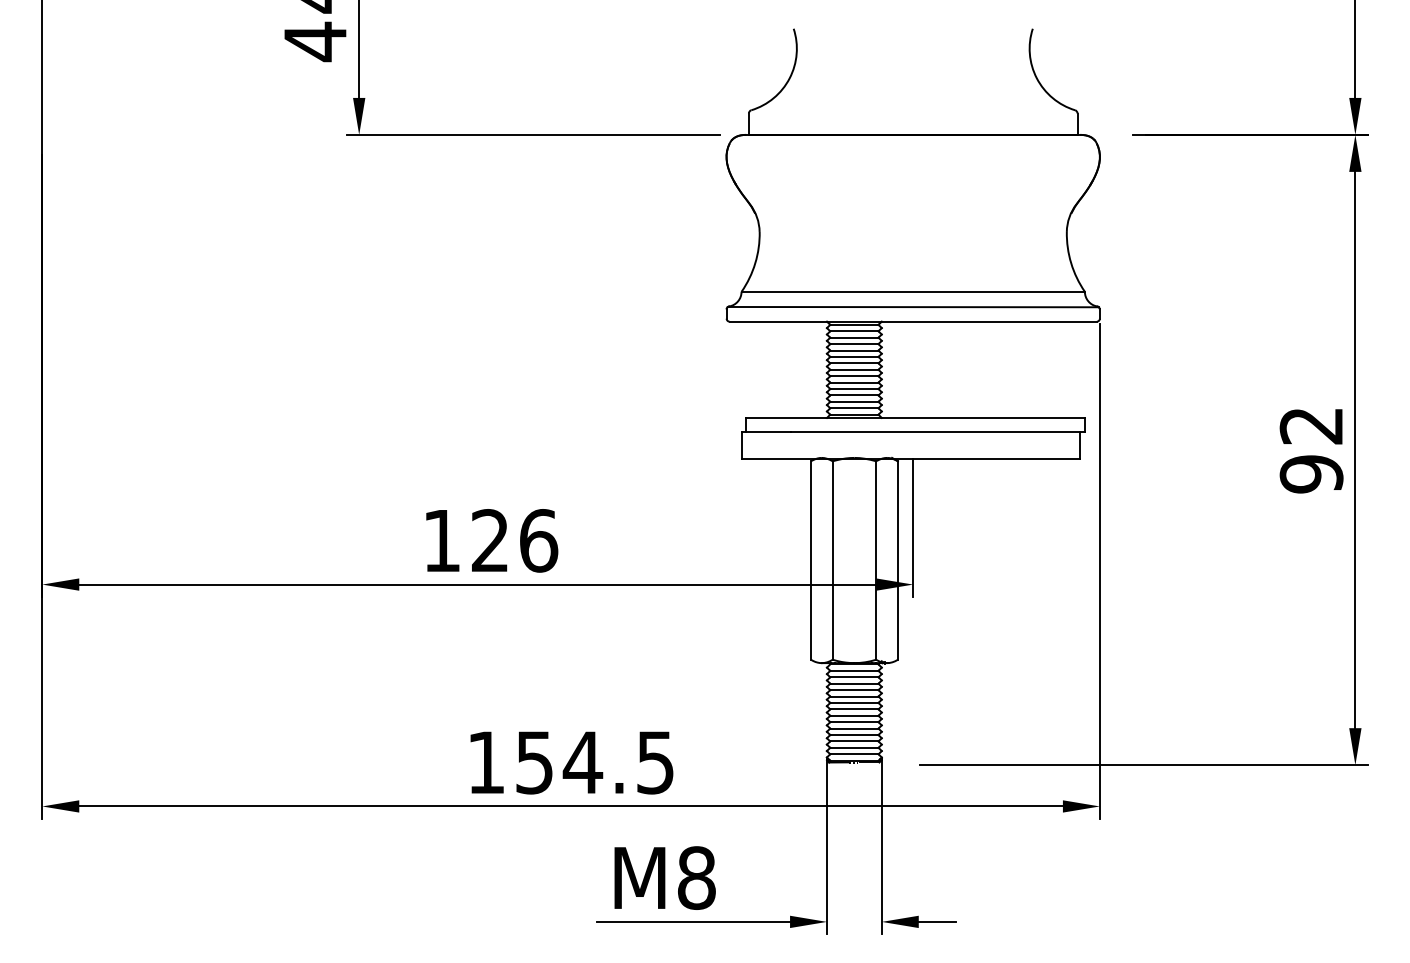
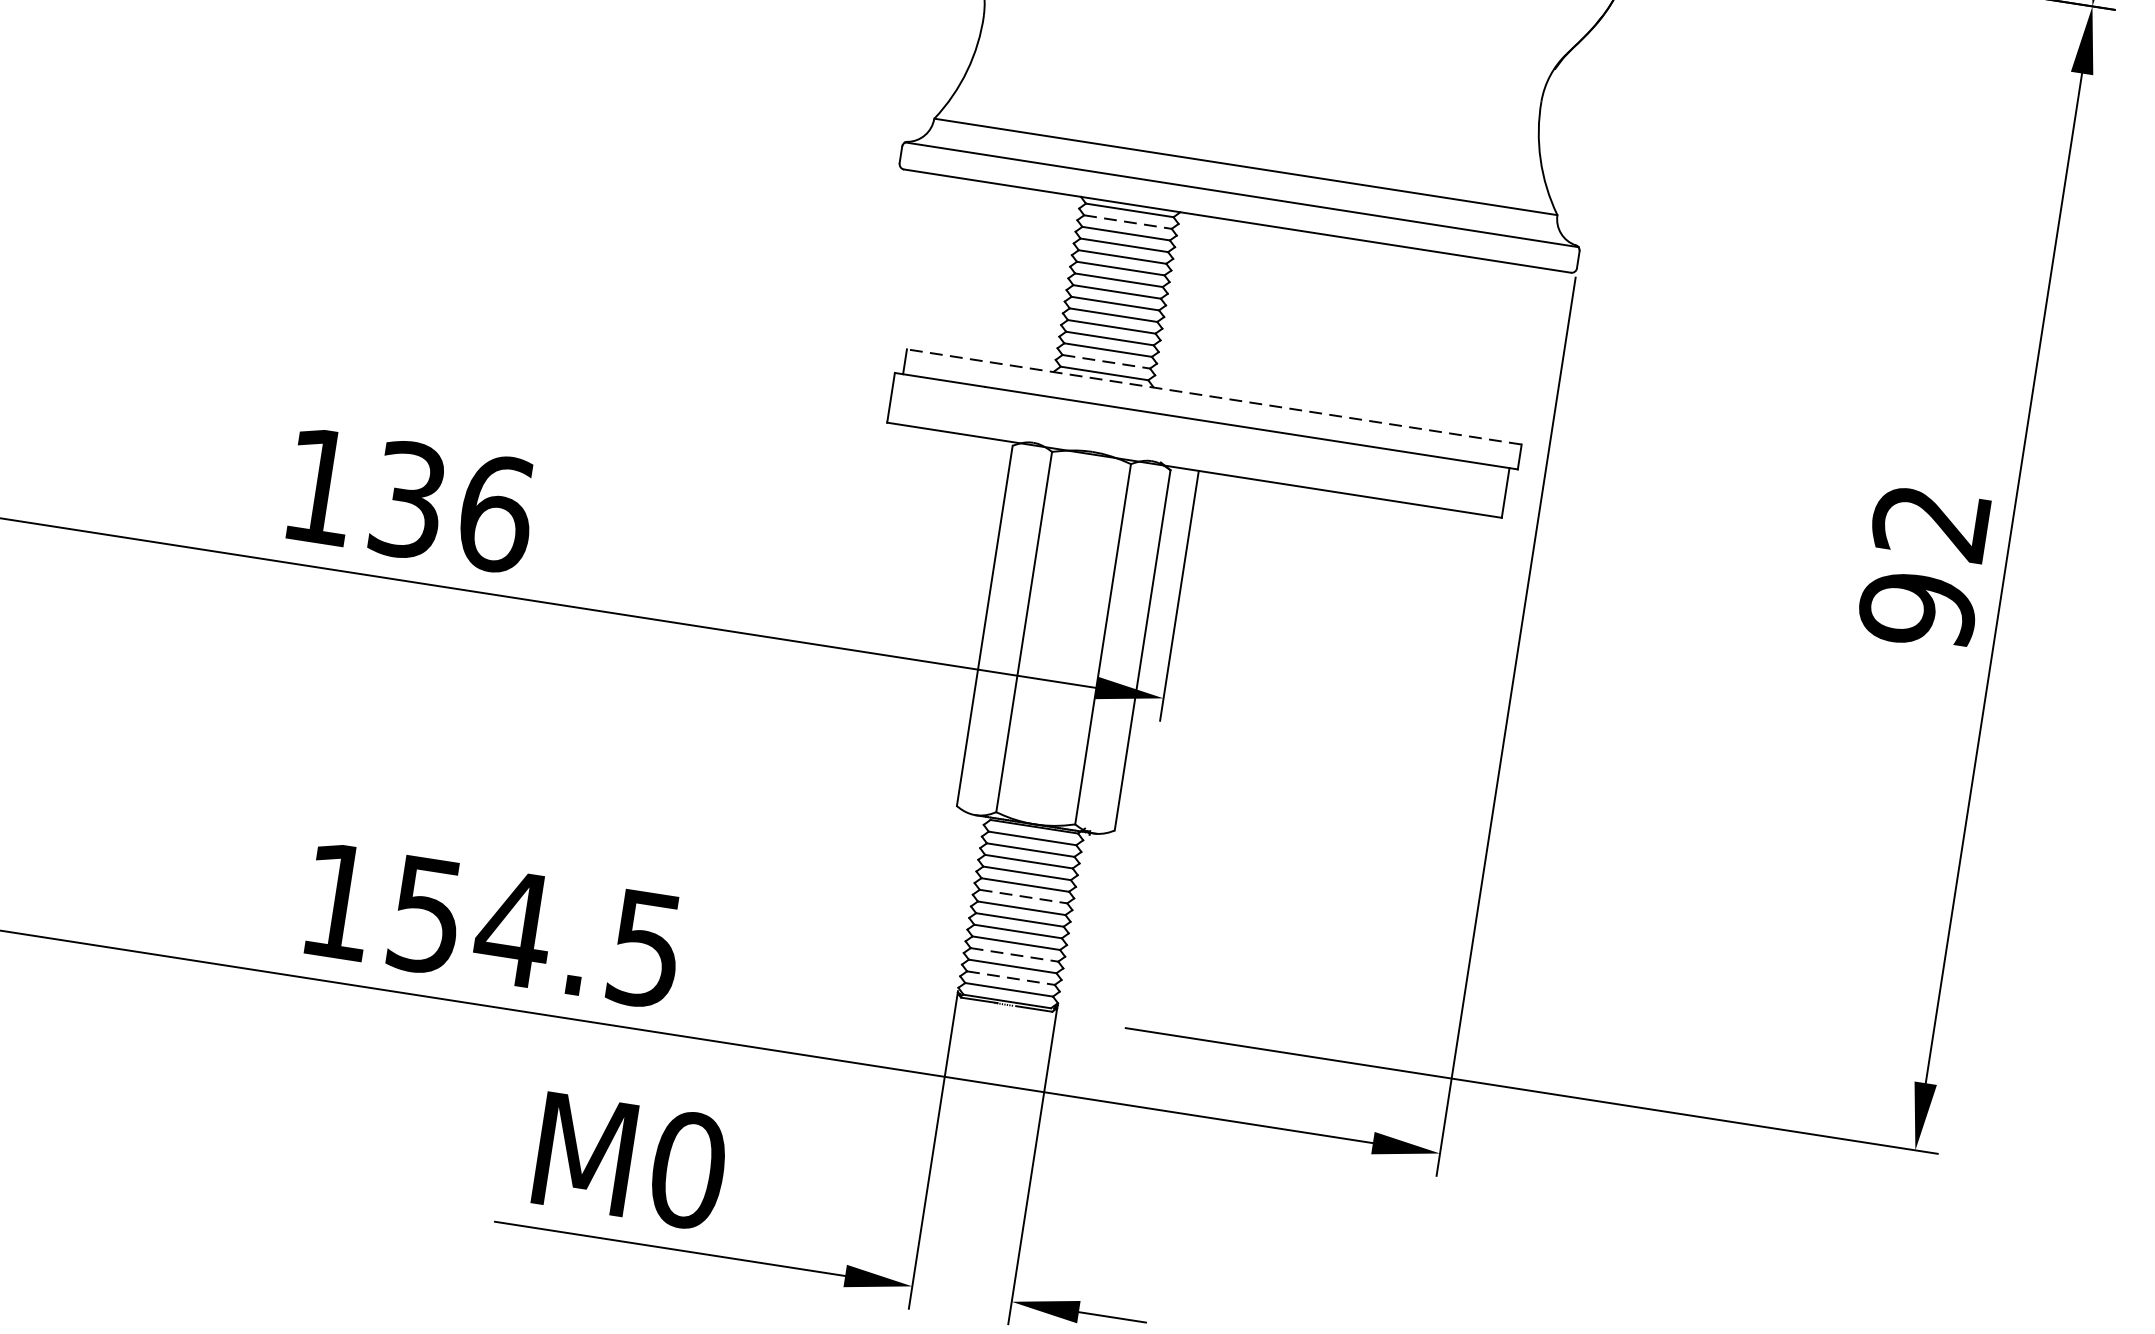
line: (854, 331) -> (1128, 222), solid -> dashed
line: (854, 408) -> (1106, 362), solid -> dashed
line: (914, 418) -> (1212, 397), solid -> dashed
text: (490, 540) -> (408, 499), 126 -> 136
line: (854, 702) -> (1023, 895), solid -> dashed
line: (854, 735) -> (1014, 955), solid -> dashed
line: (854, 747) -> (1011, 977), solid -> dashed
text: (696, 877) -> (687, 1169), M8 -> M0

